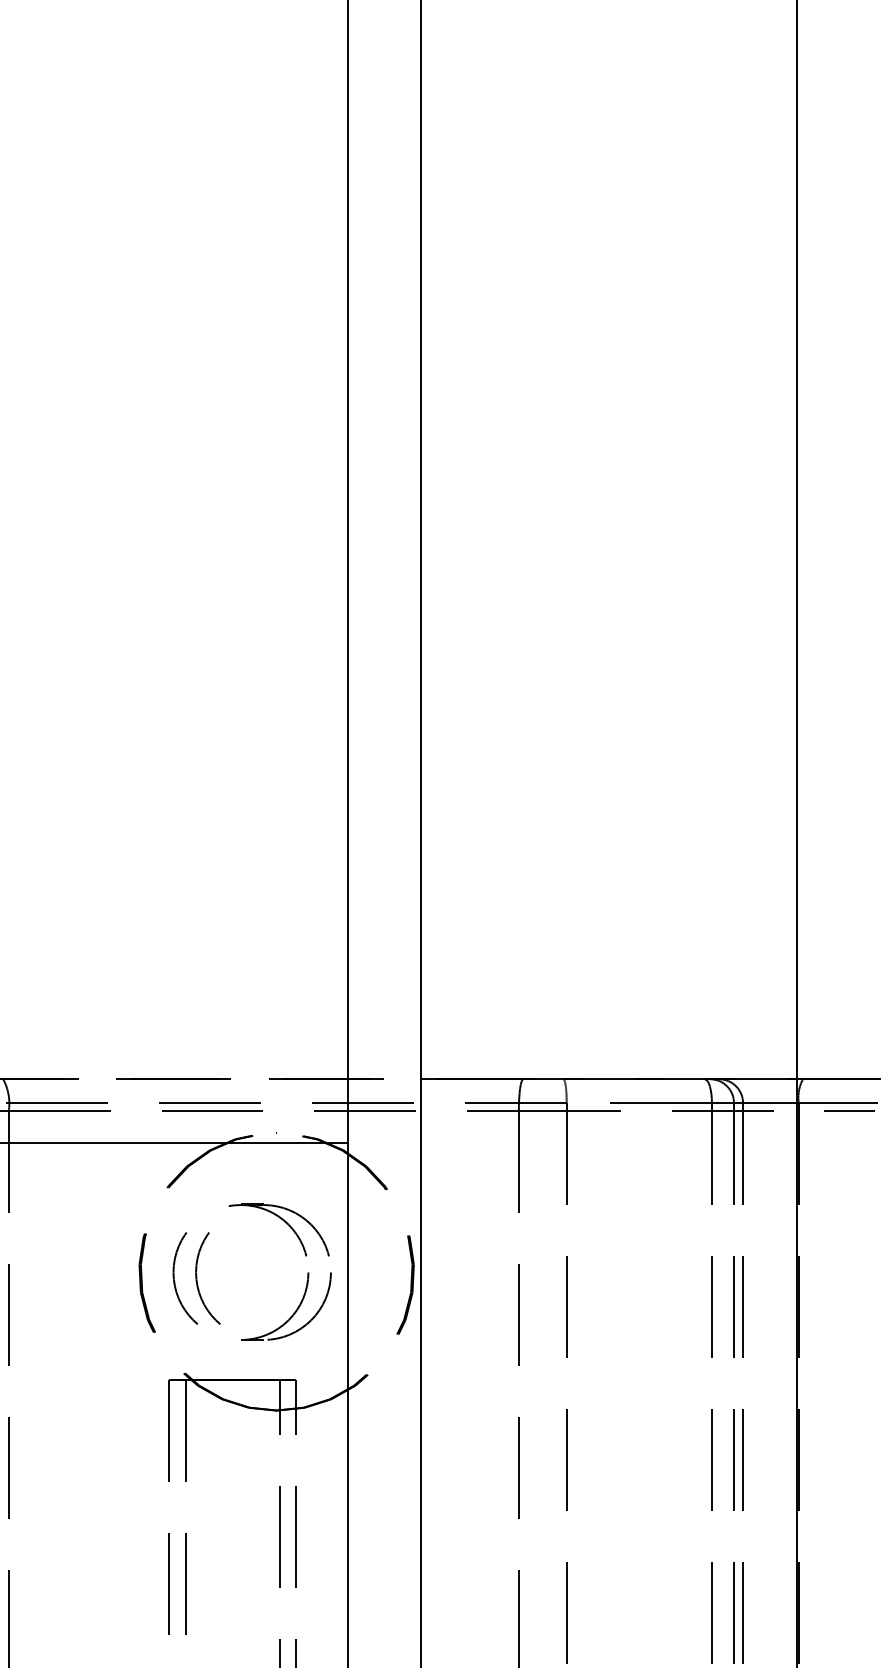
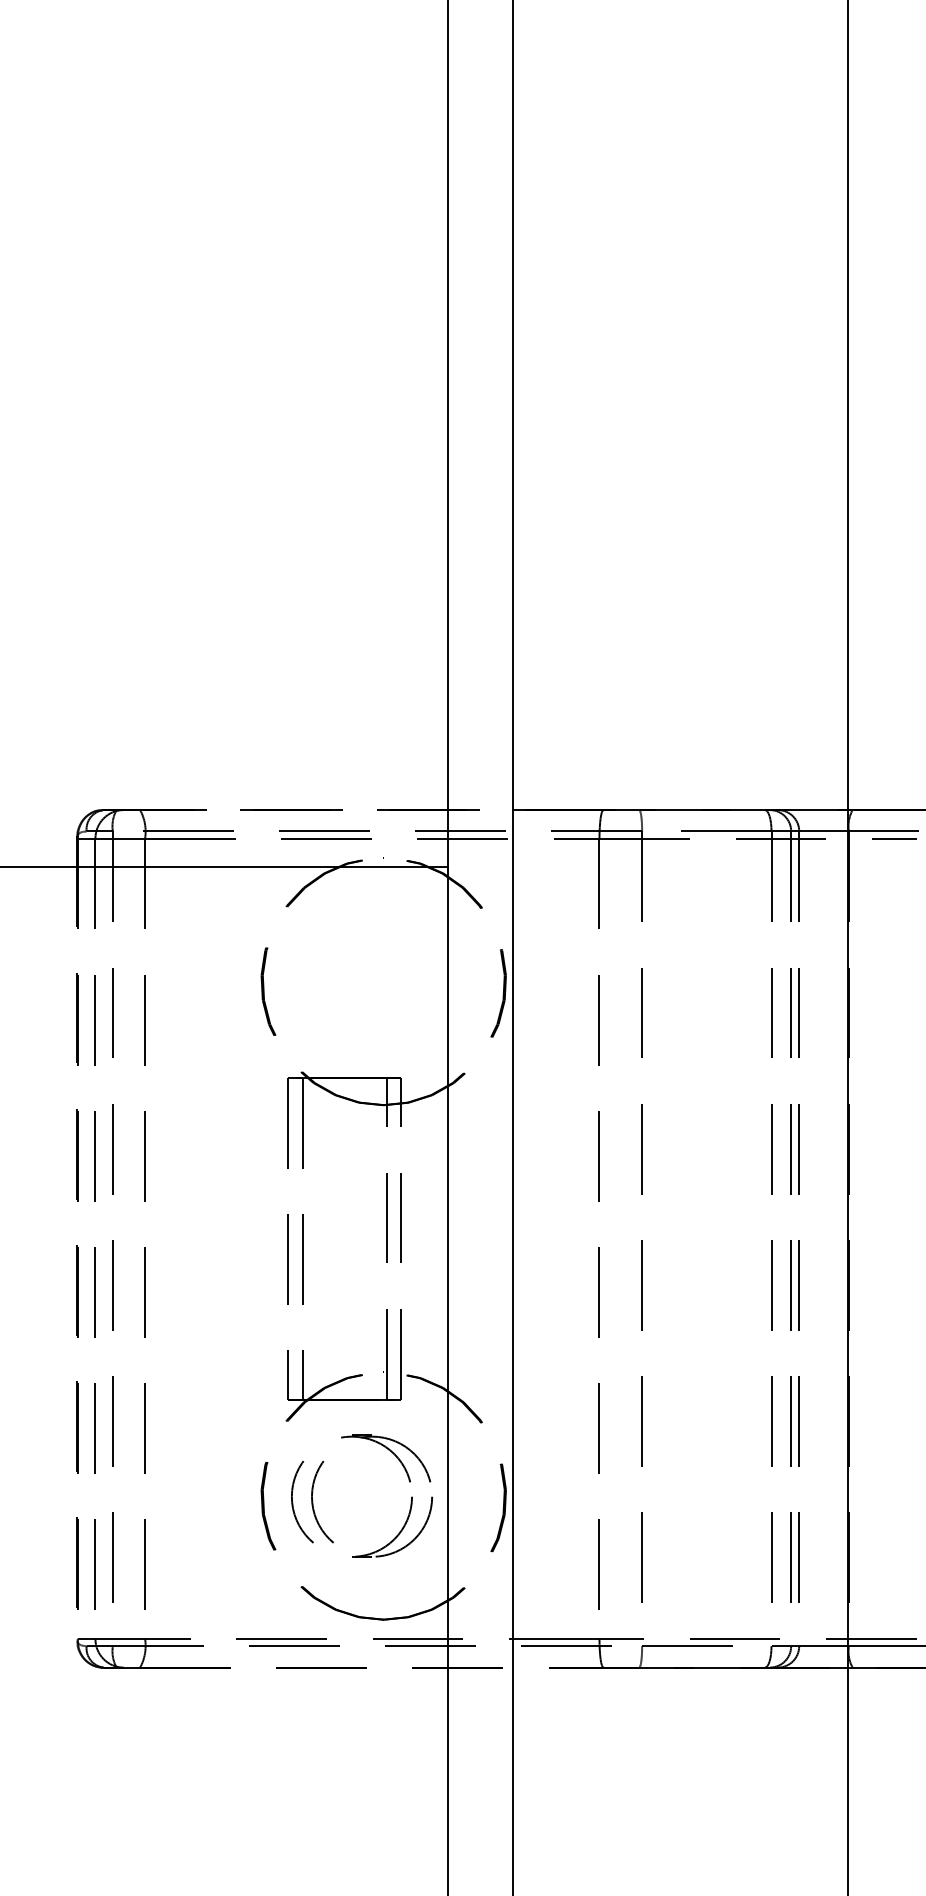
part: (197, 1267) -> (313, 977), removed

